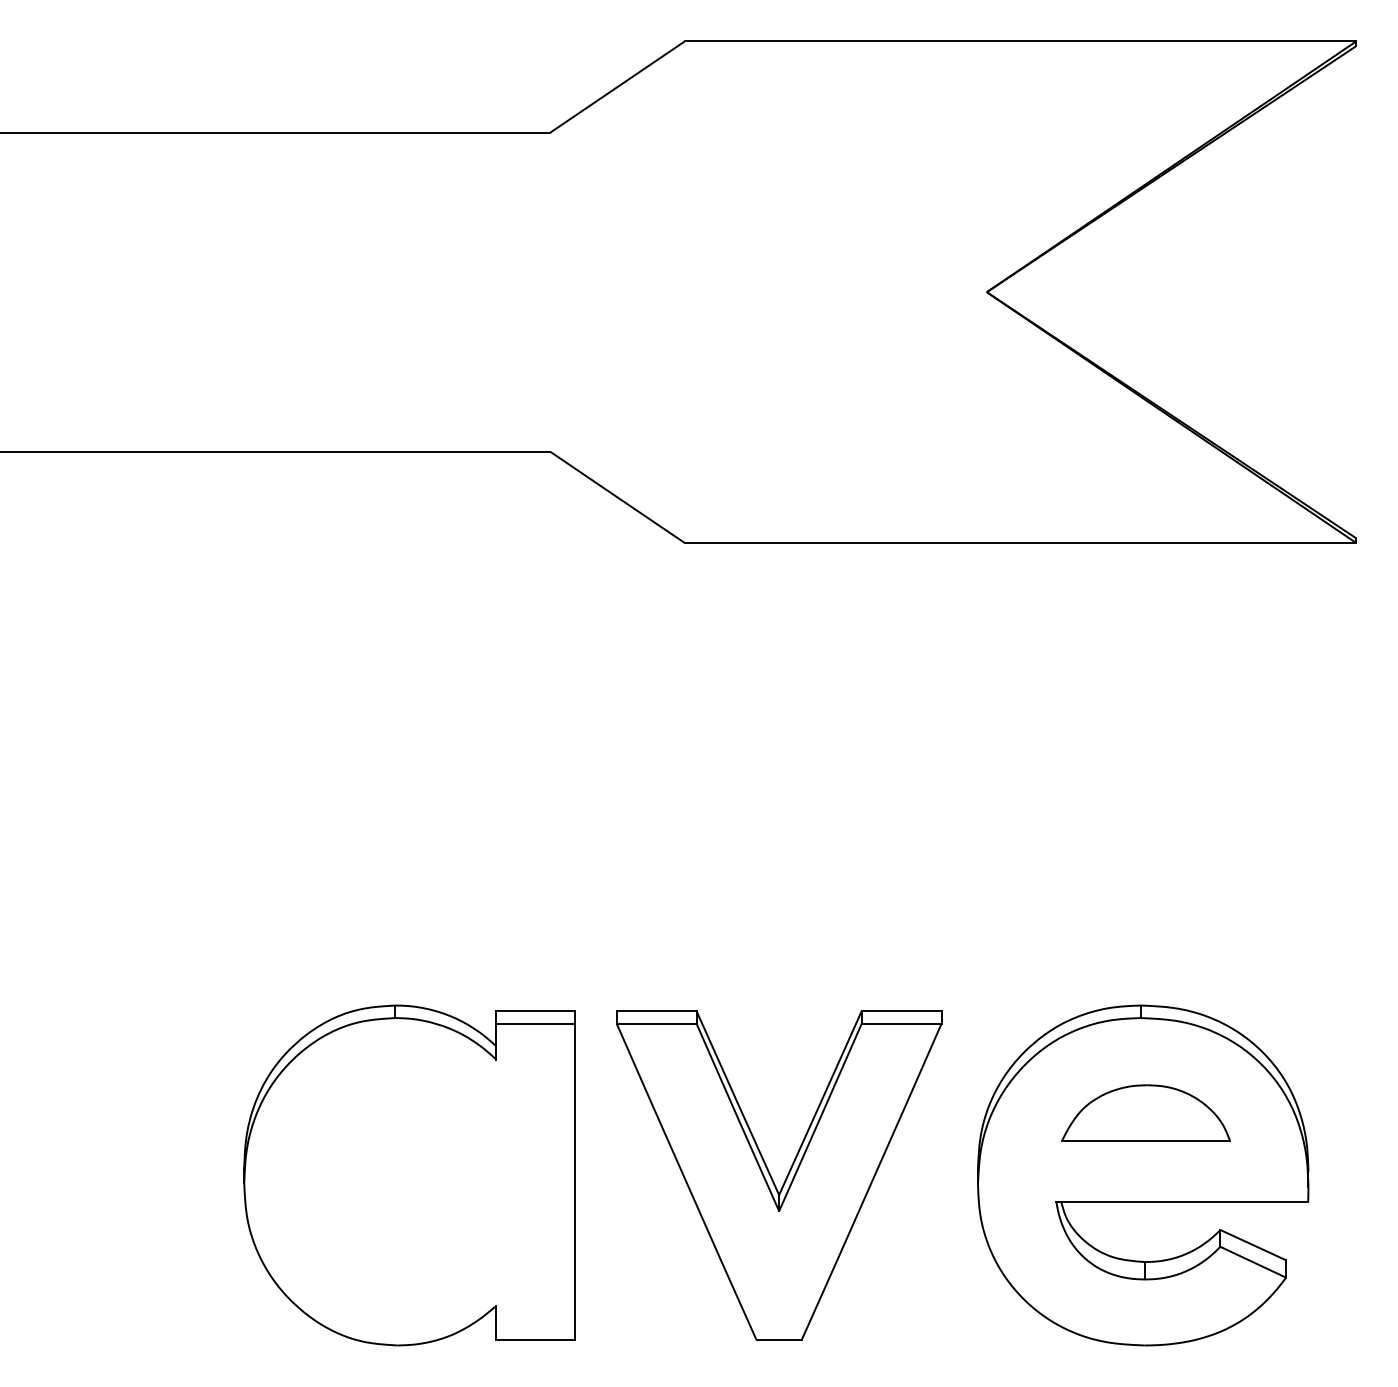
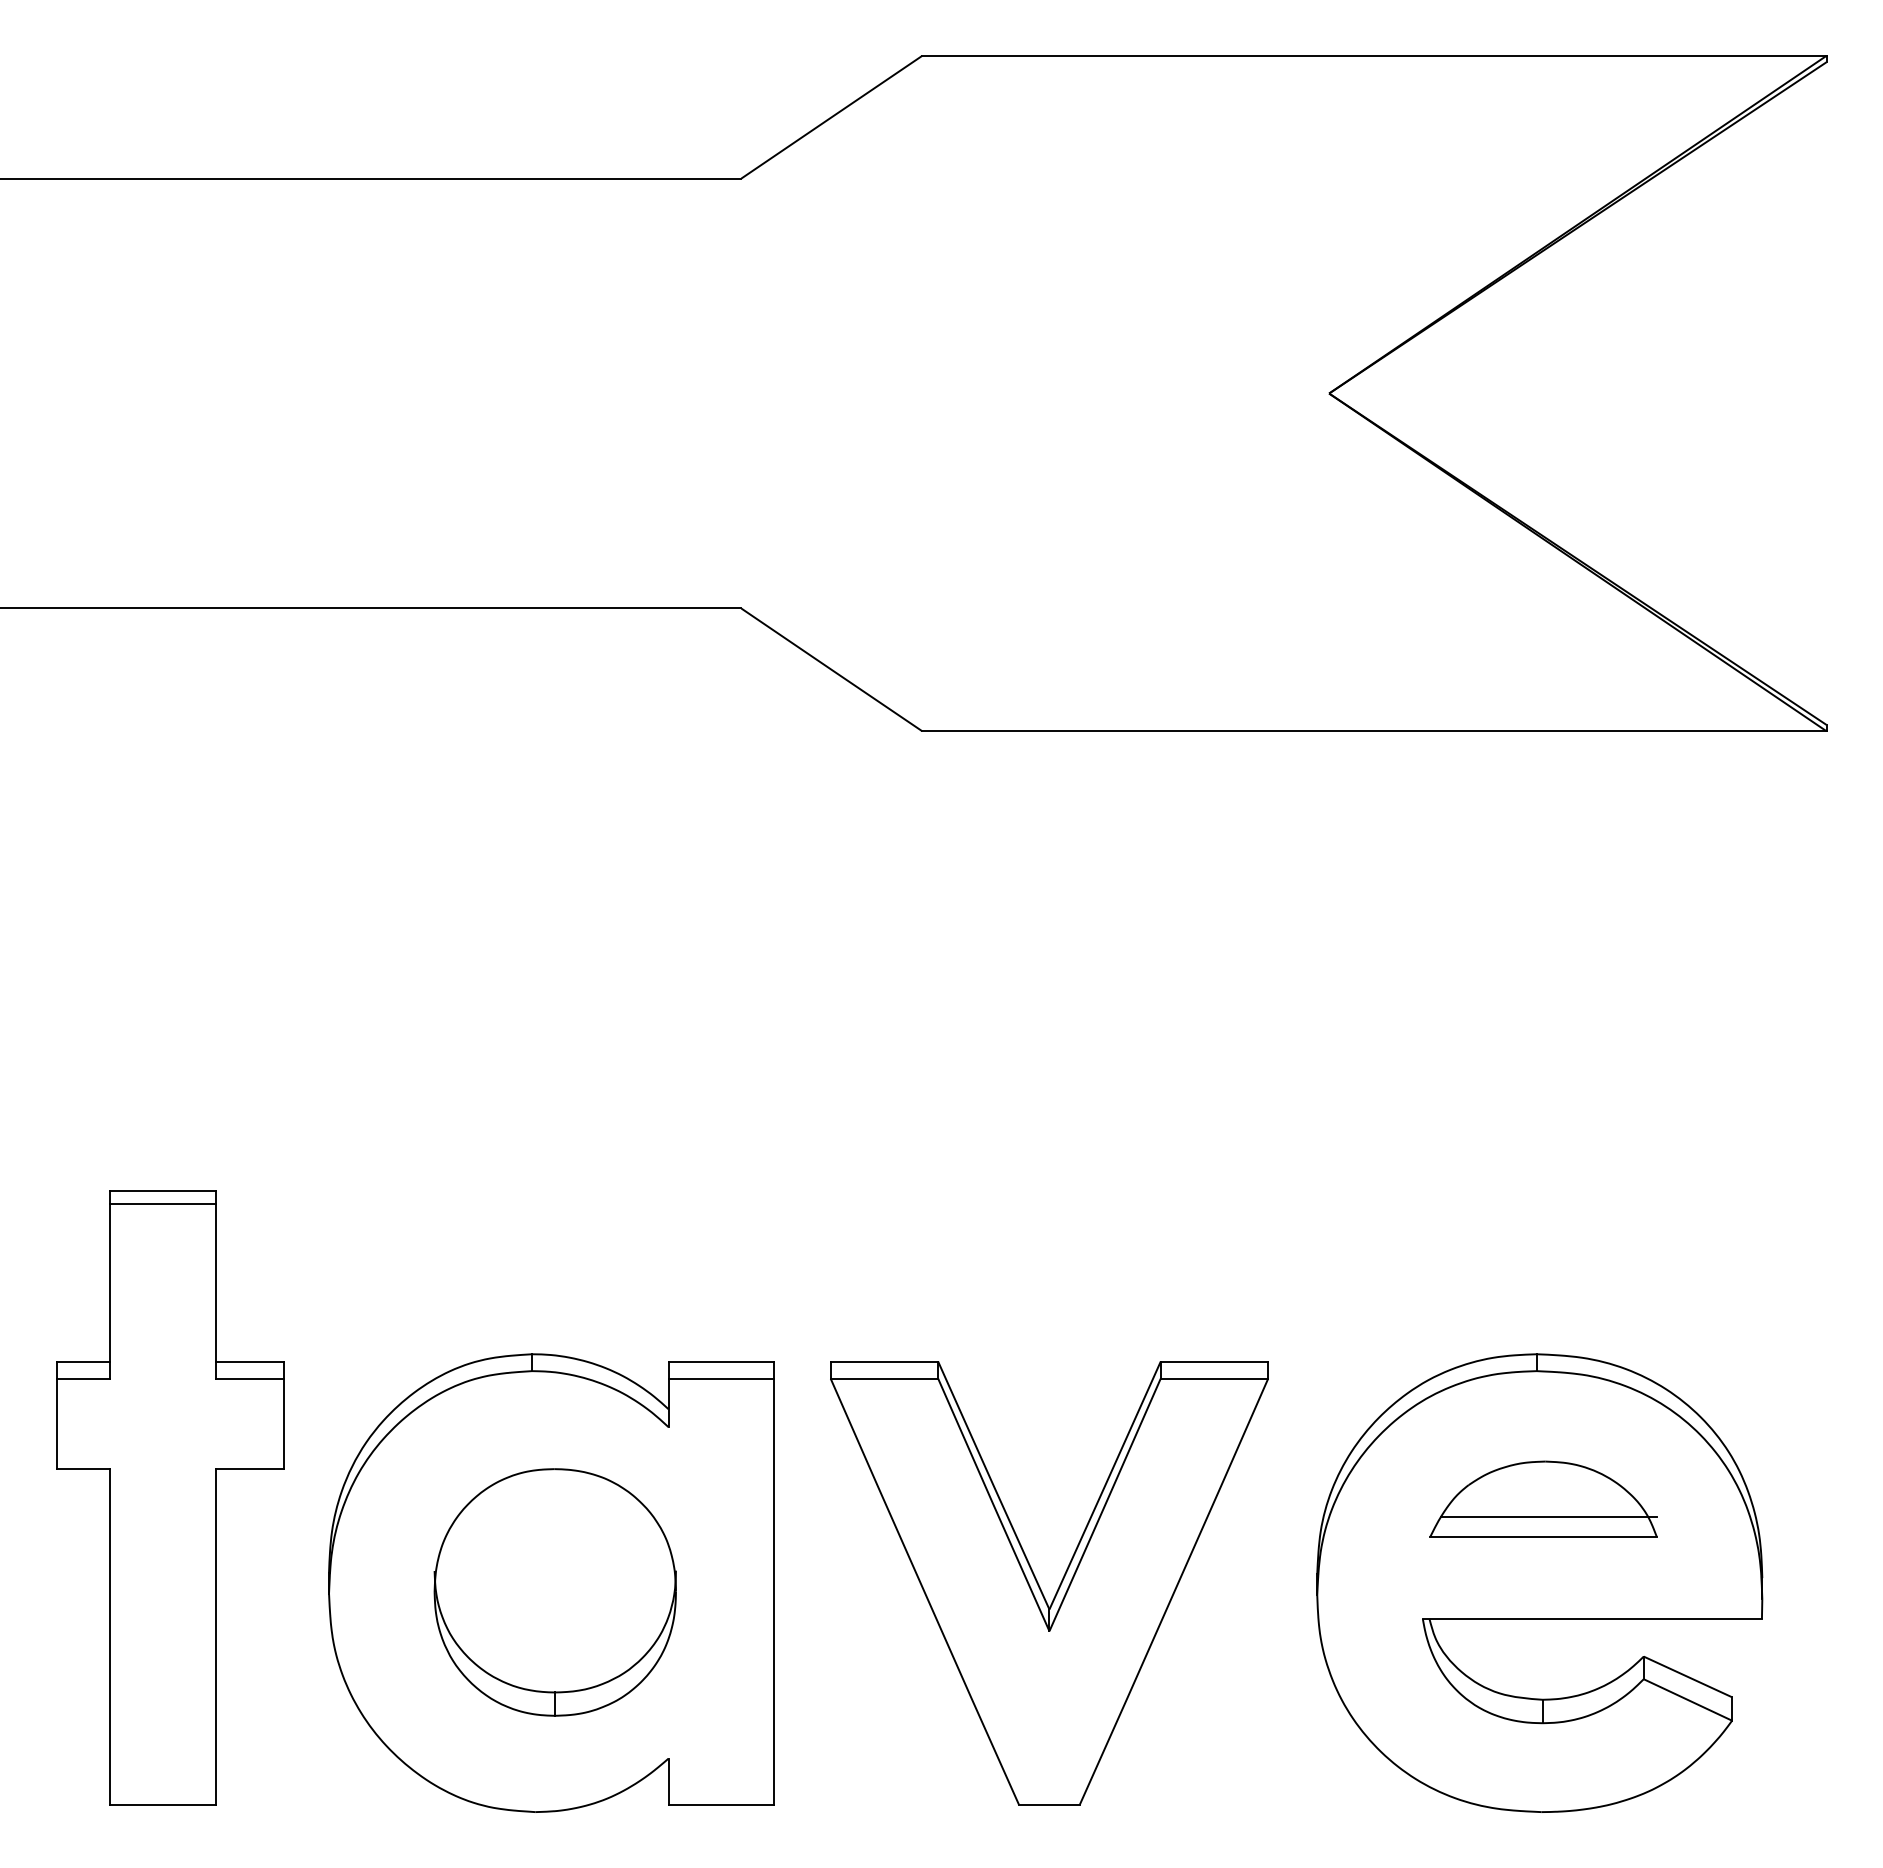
part: (126, 1111) -> (170, 1497), added
line: (1149, 1126) -> (1548, 1516), added
part: (411, 1182) -> (554, 1592), added

